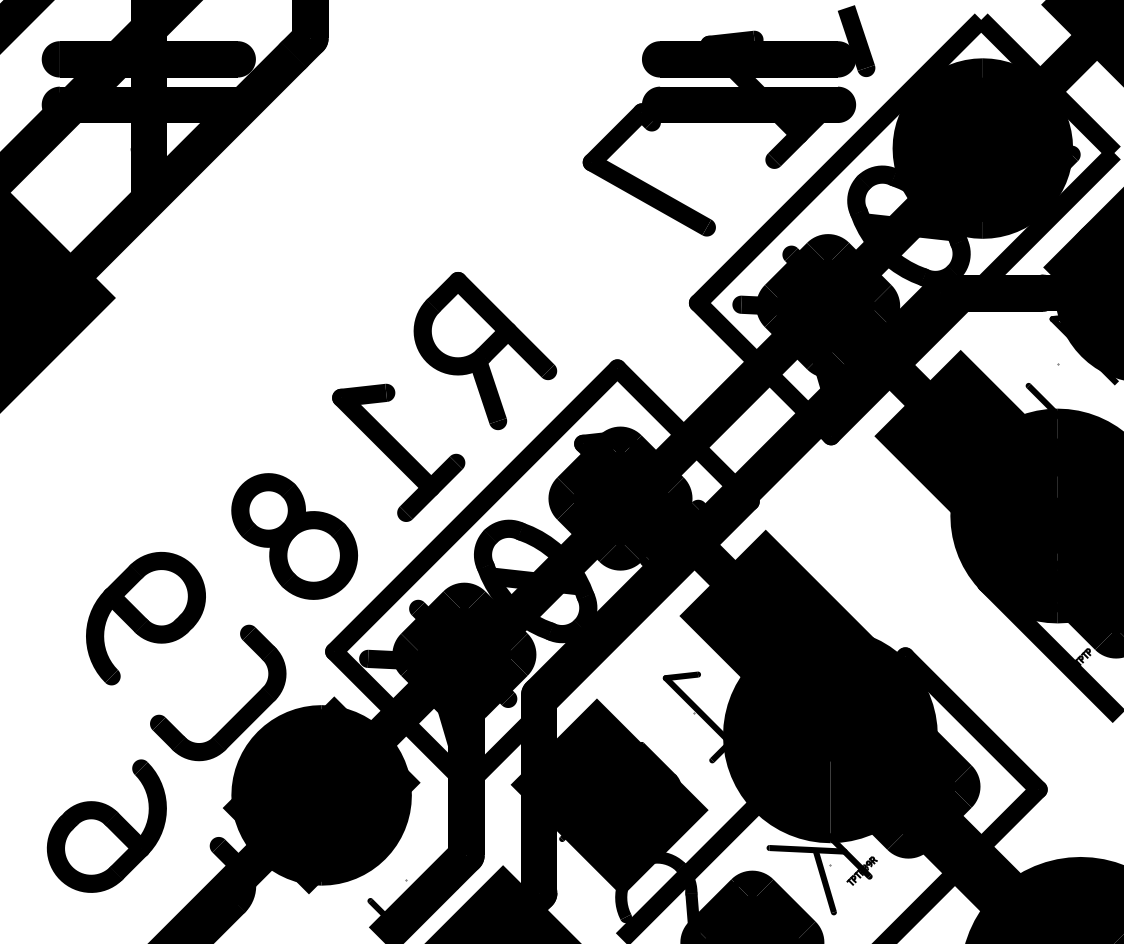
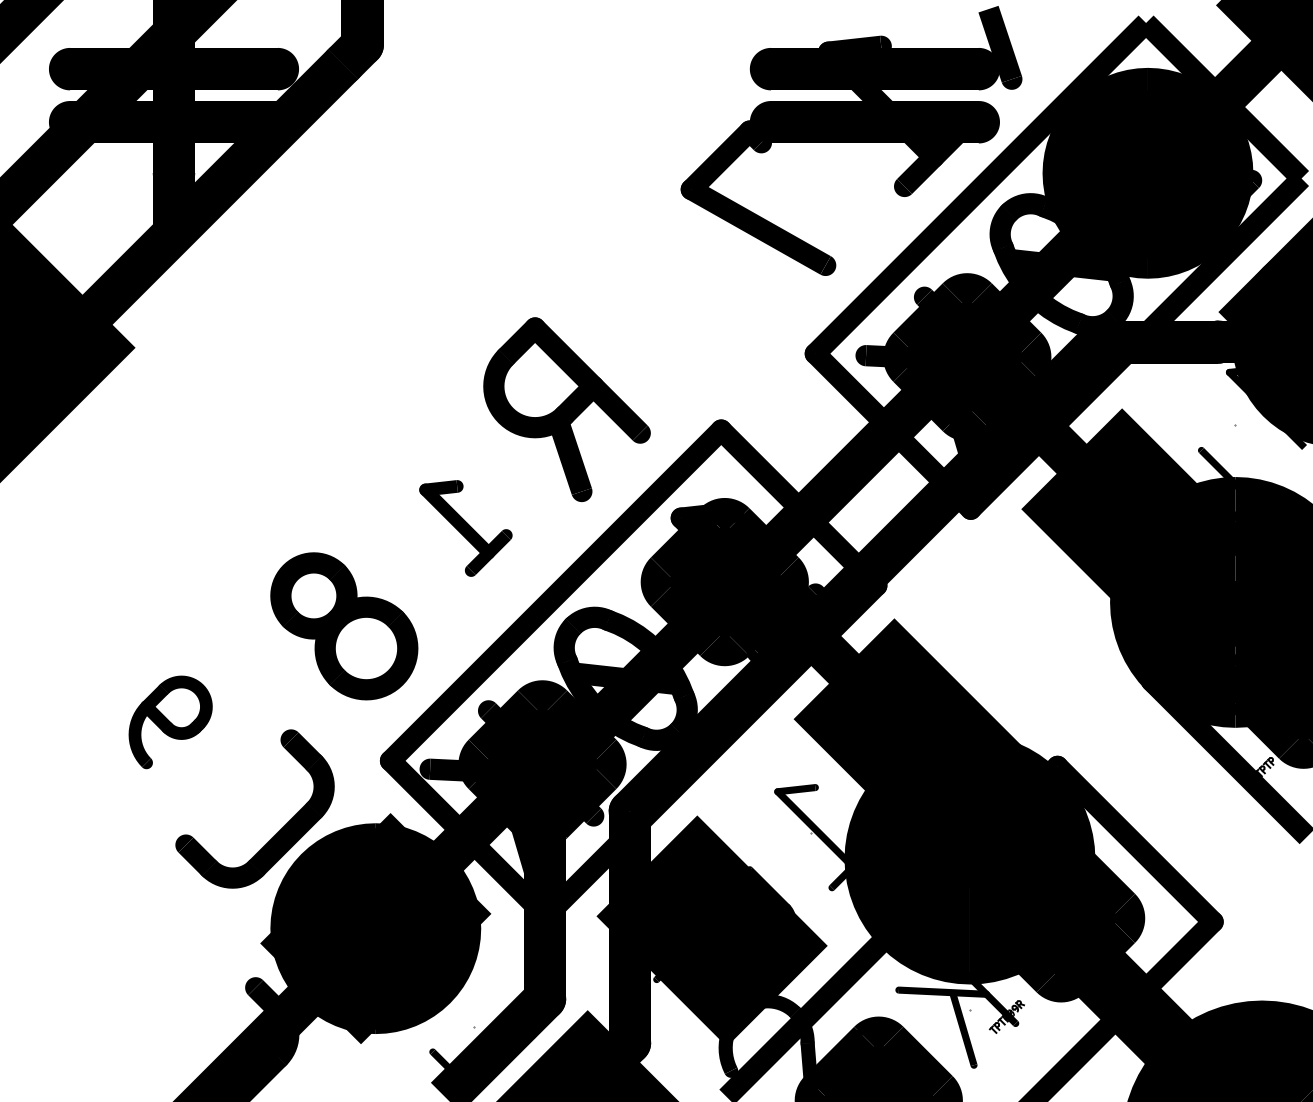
part: (398, 452) -> (465, 528), size x0.6
part: (145, 618) -> (170, 722), size x0.6
part: (106, 825) -> (124, 963), removed

